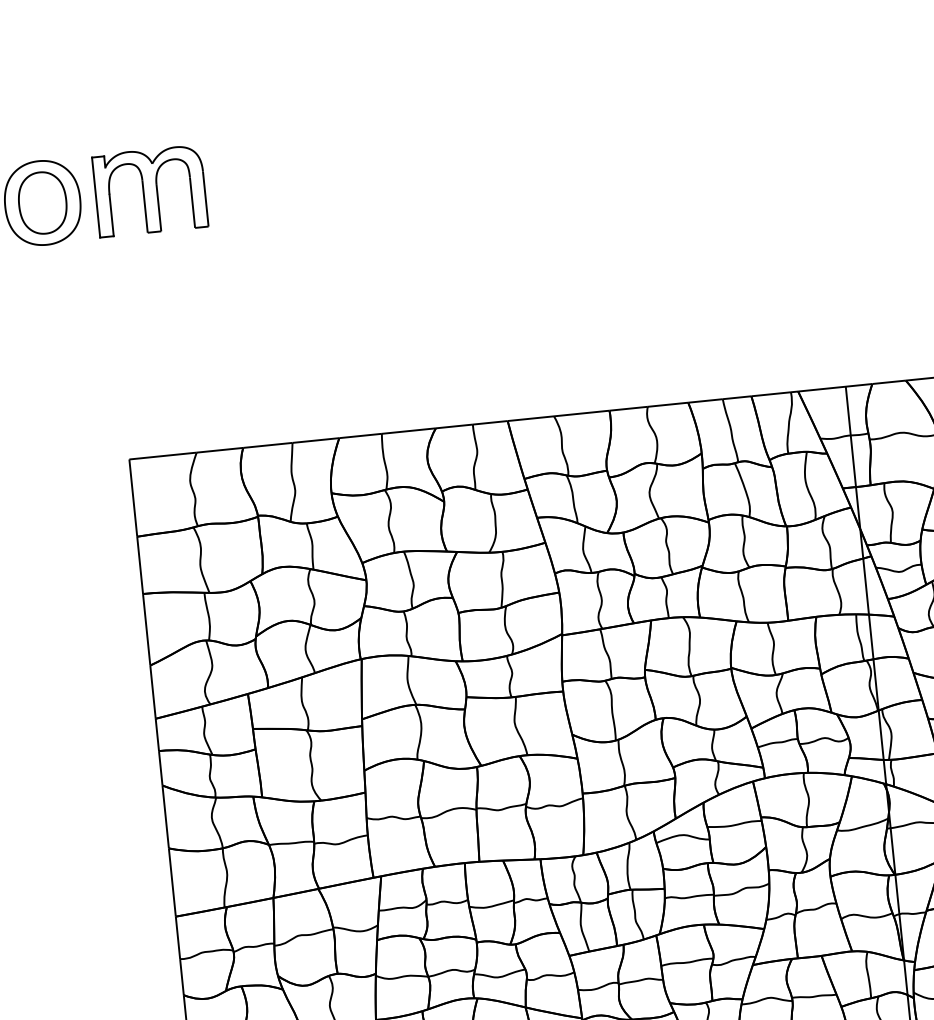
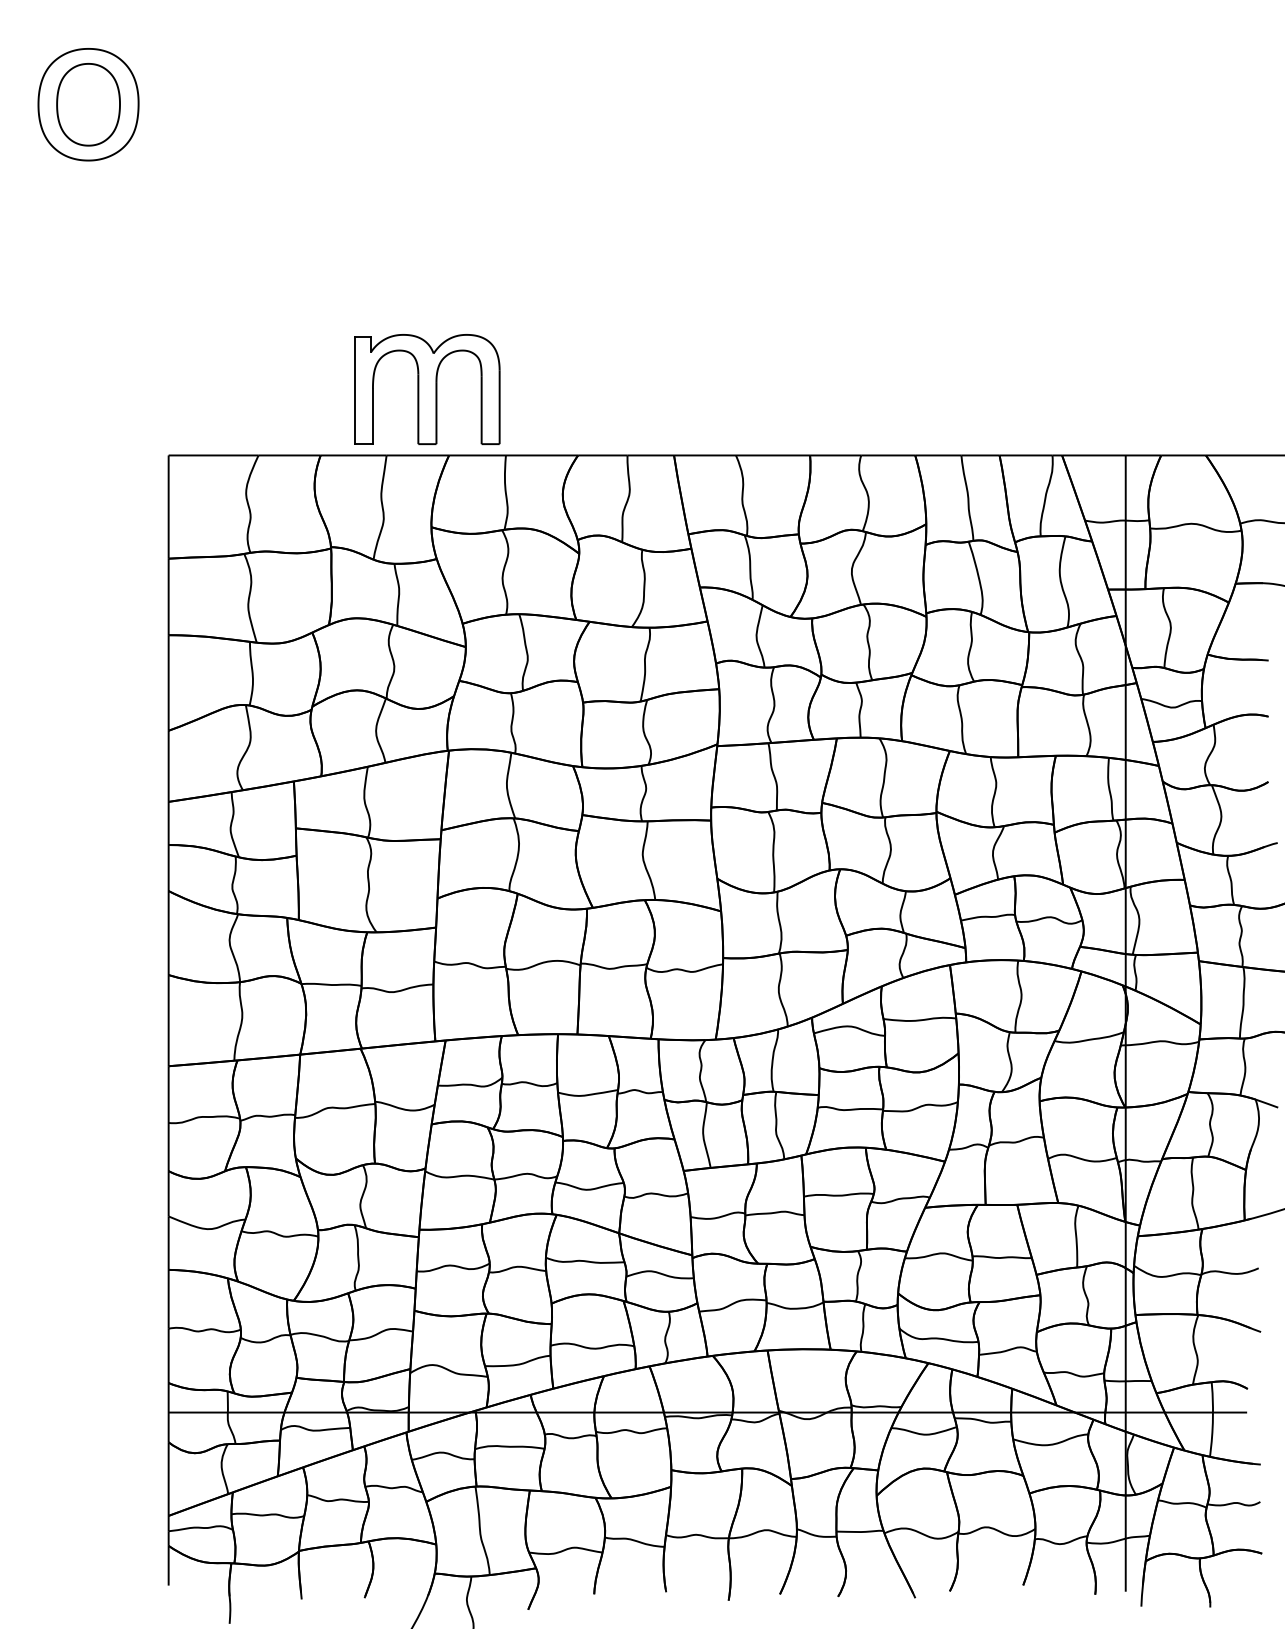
part: (150, 191) -> (427, 389), moved

